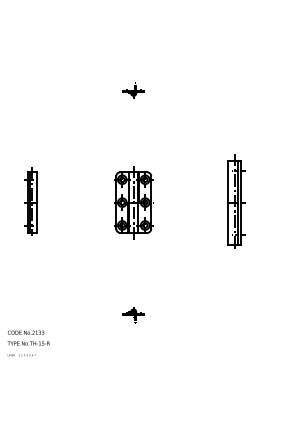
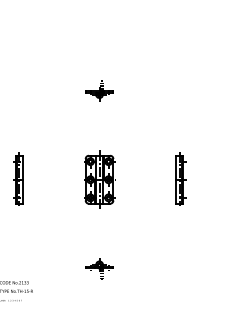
part: (133, 90) -> (99, 90), size x1.67
part: (236, 201) -> (180, 178), size x0.71
part: (133, 314) -> (99, 268), size x1.67

